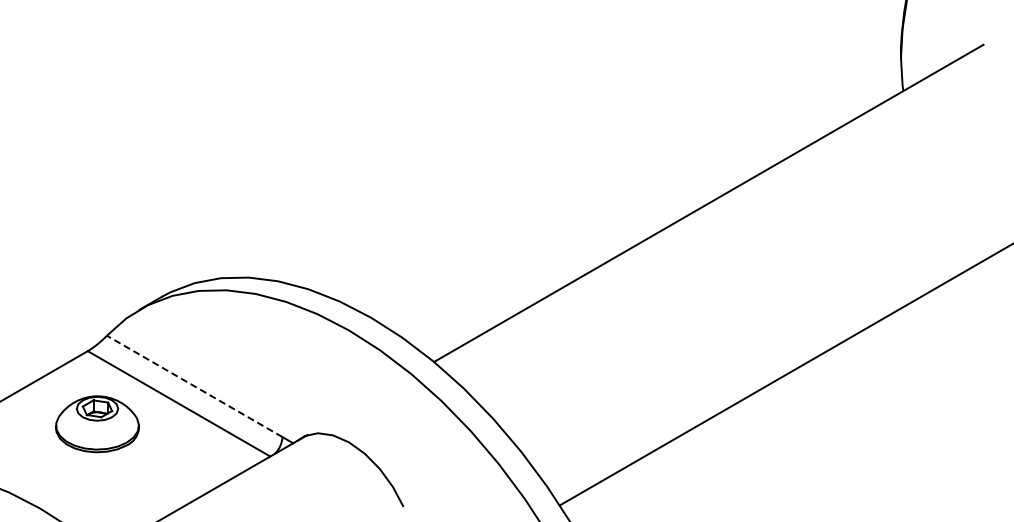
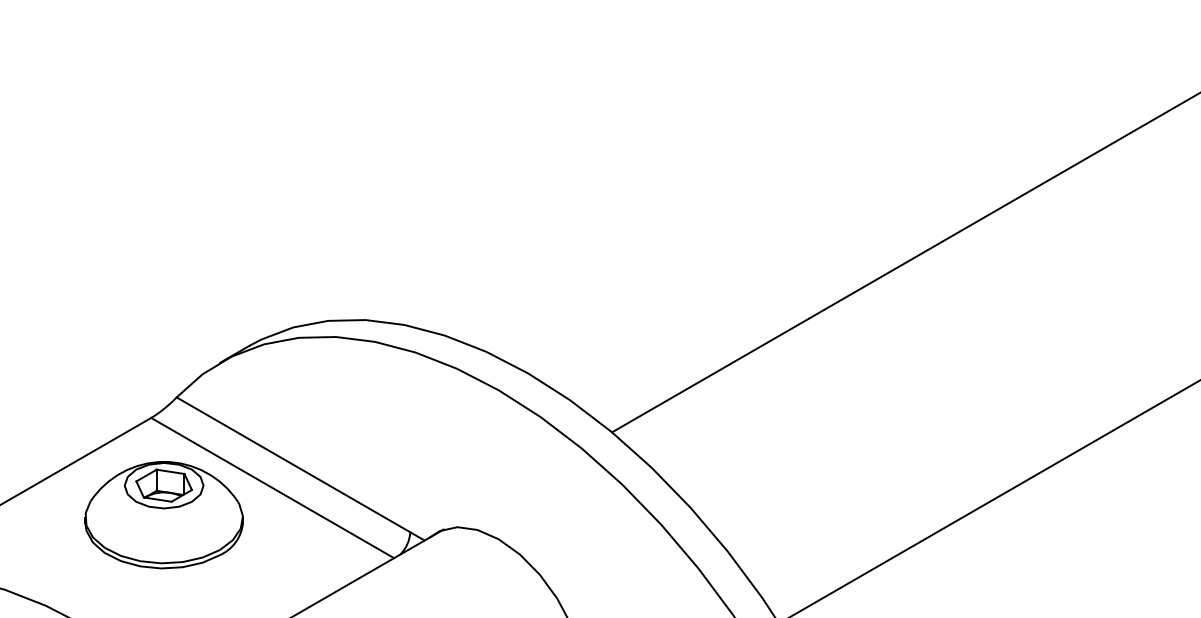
line: (194, 386) -> (293, 464), dashed -> solid
part: (97, 424) -> (164, 515), size x1.43

